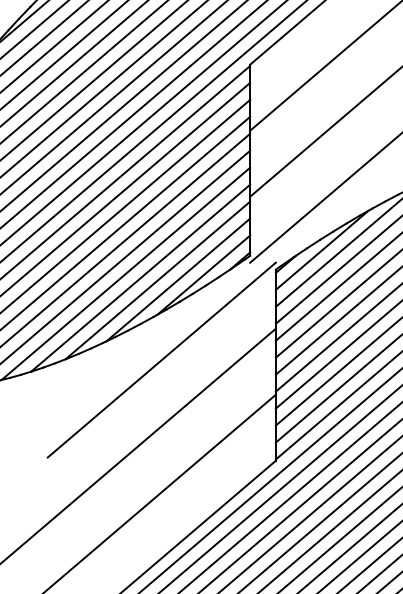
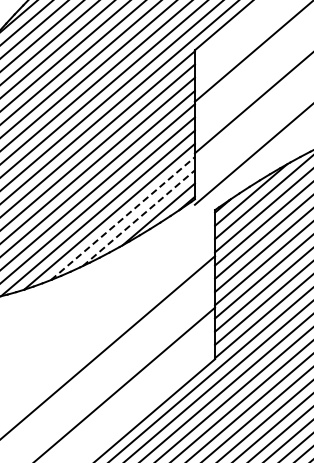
line: (157, 280) -> (122, 218), solid -> dashed
line: (177, 280) -> (138, 218), solid -> dashed
line: (162, 359) -> (126, 280), removed

